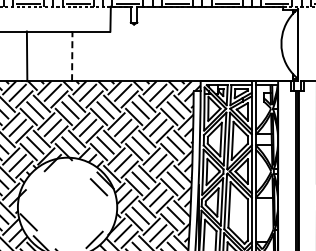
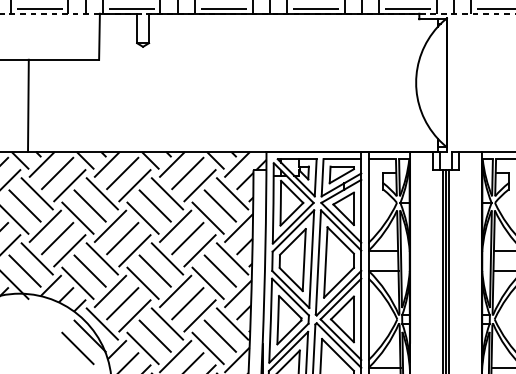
line: (72, 56) -> (28, 106), dashed -> solid

